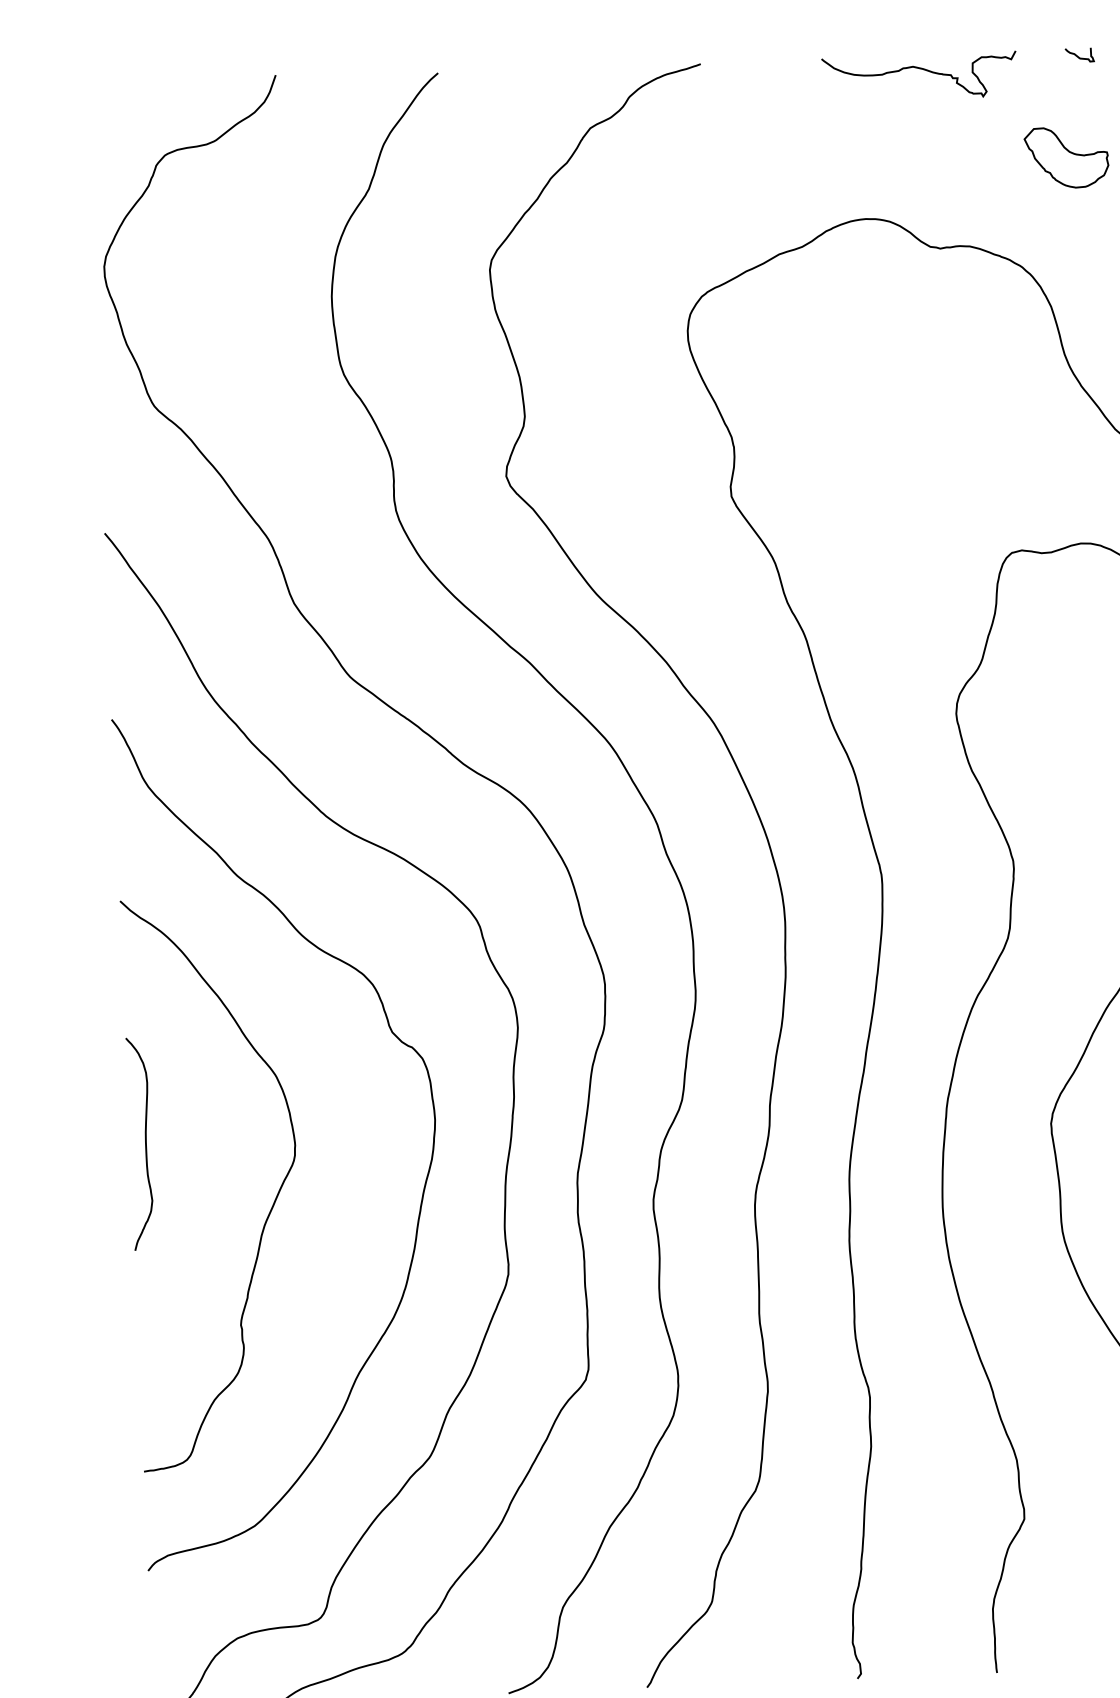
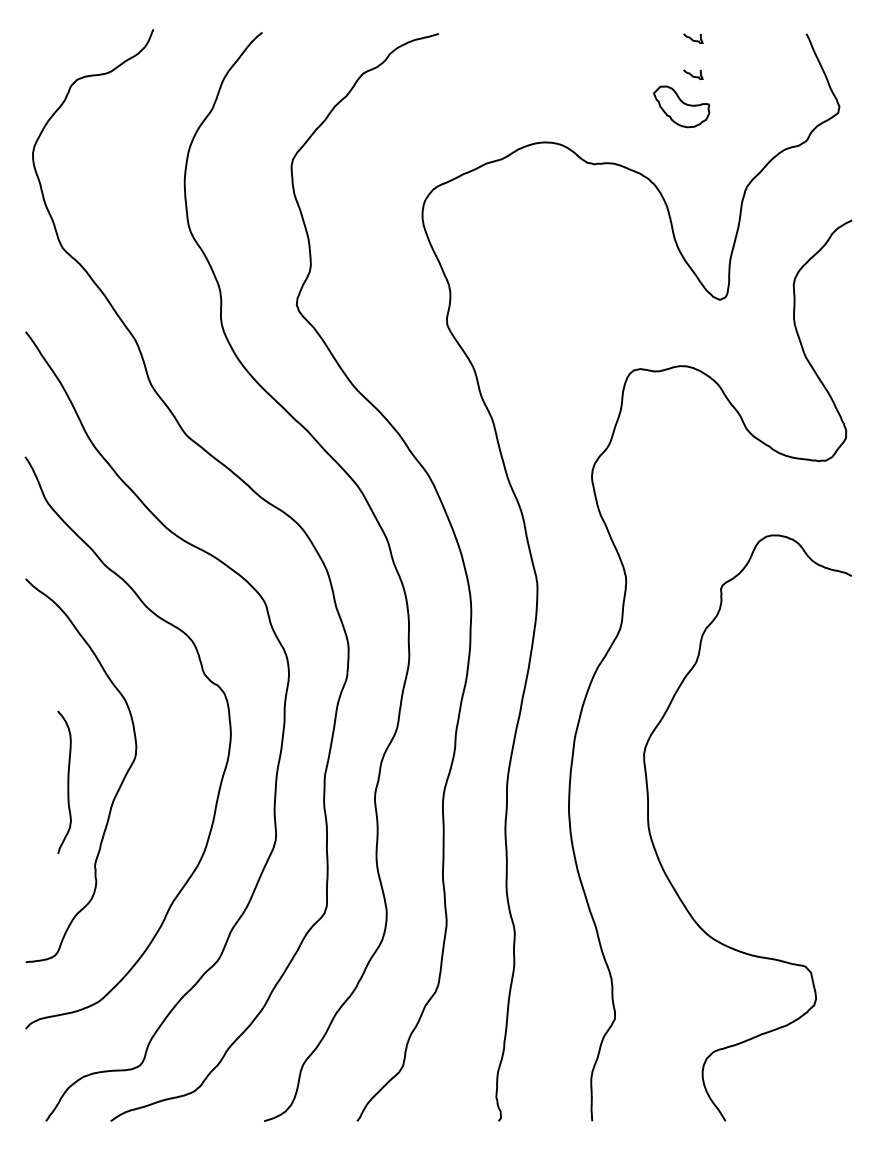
curve: (918, 69) -> (584, 43), removed
curve: (1080, 108) -> (692, 74), added
curve: (144, 1142) -> (67, 781), moved

